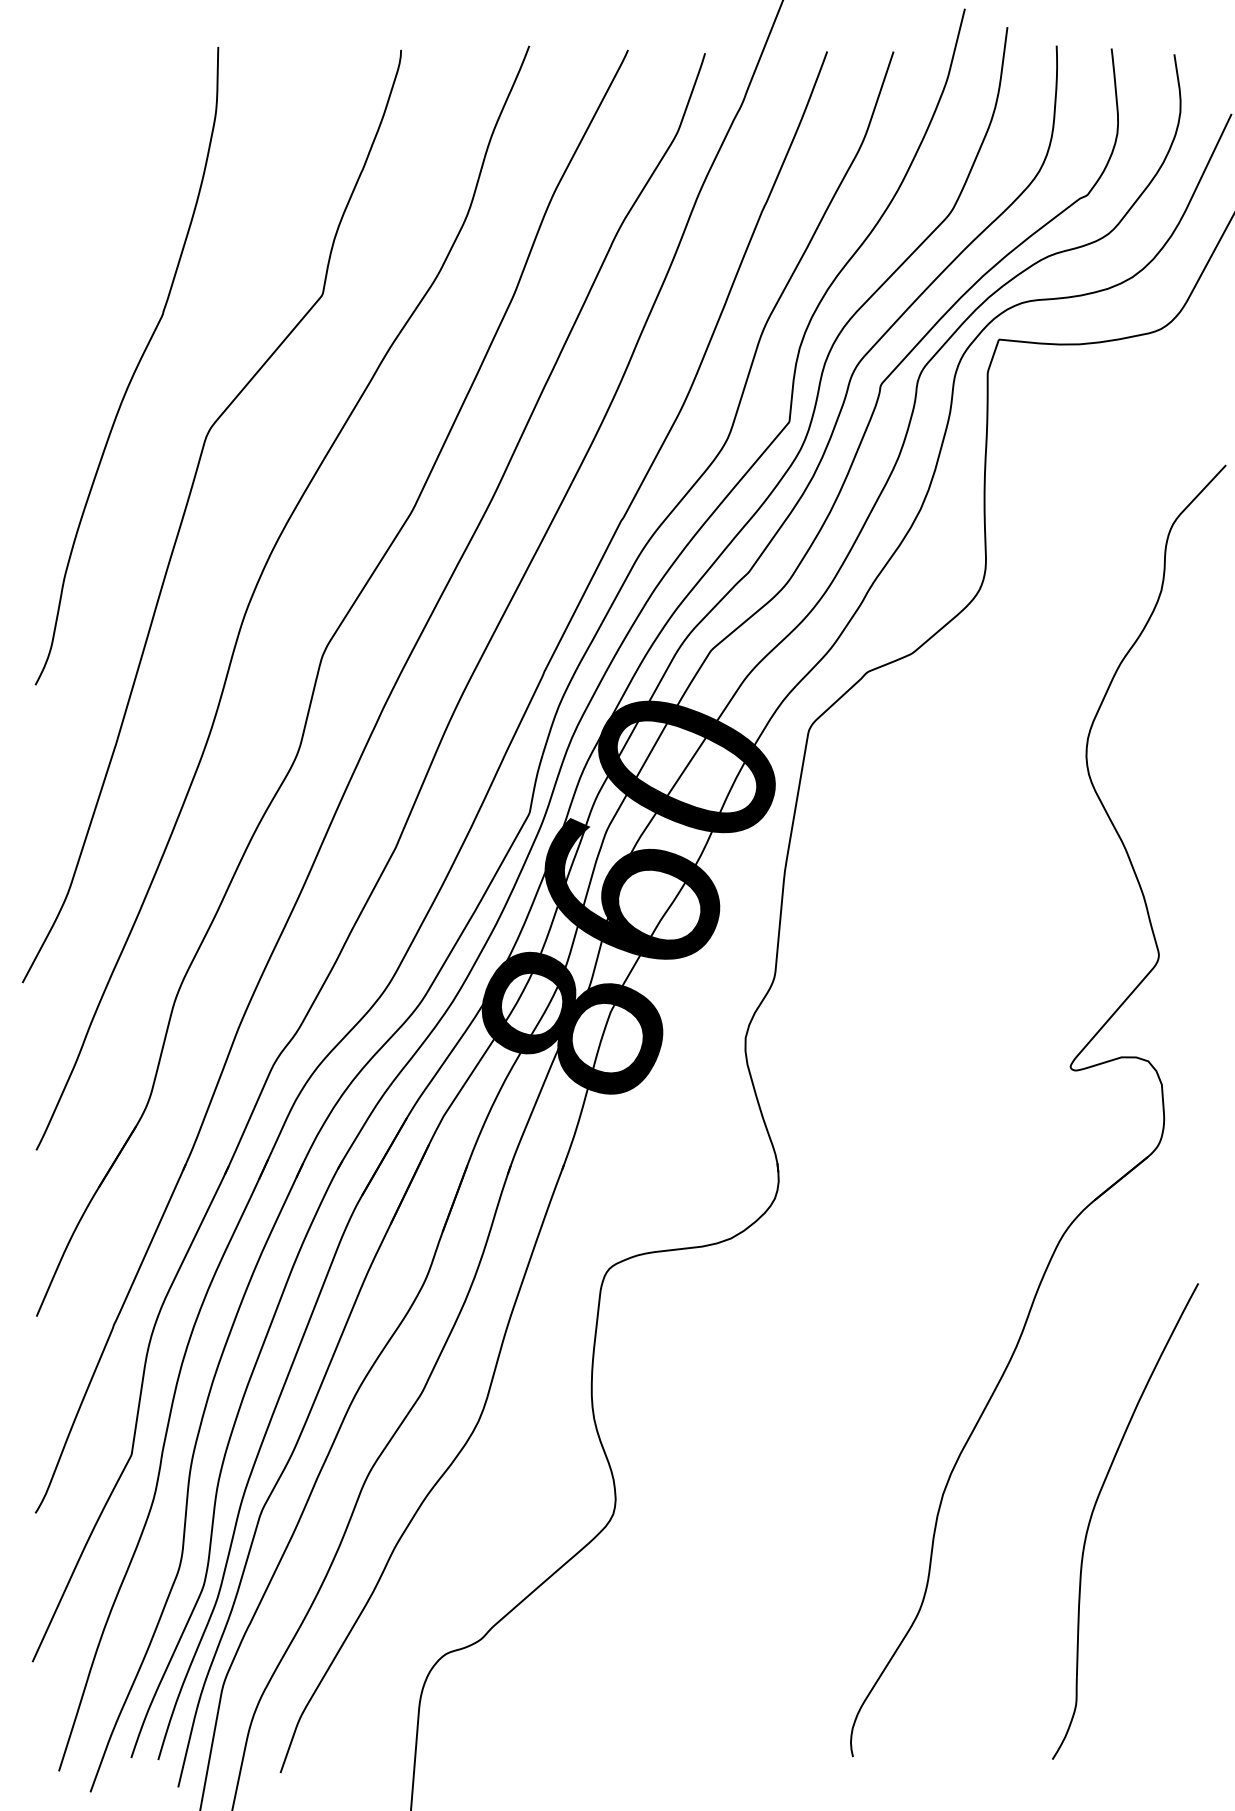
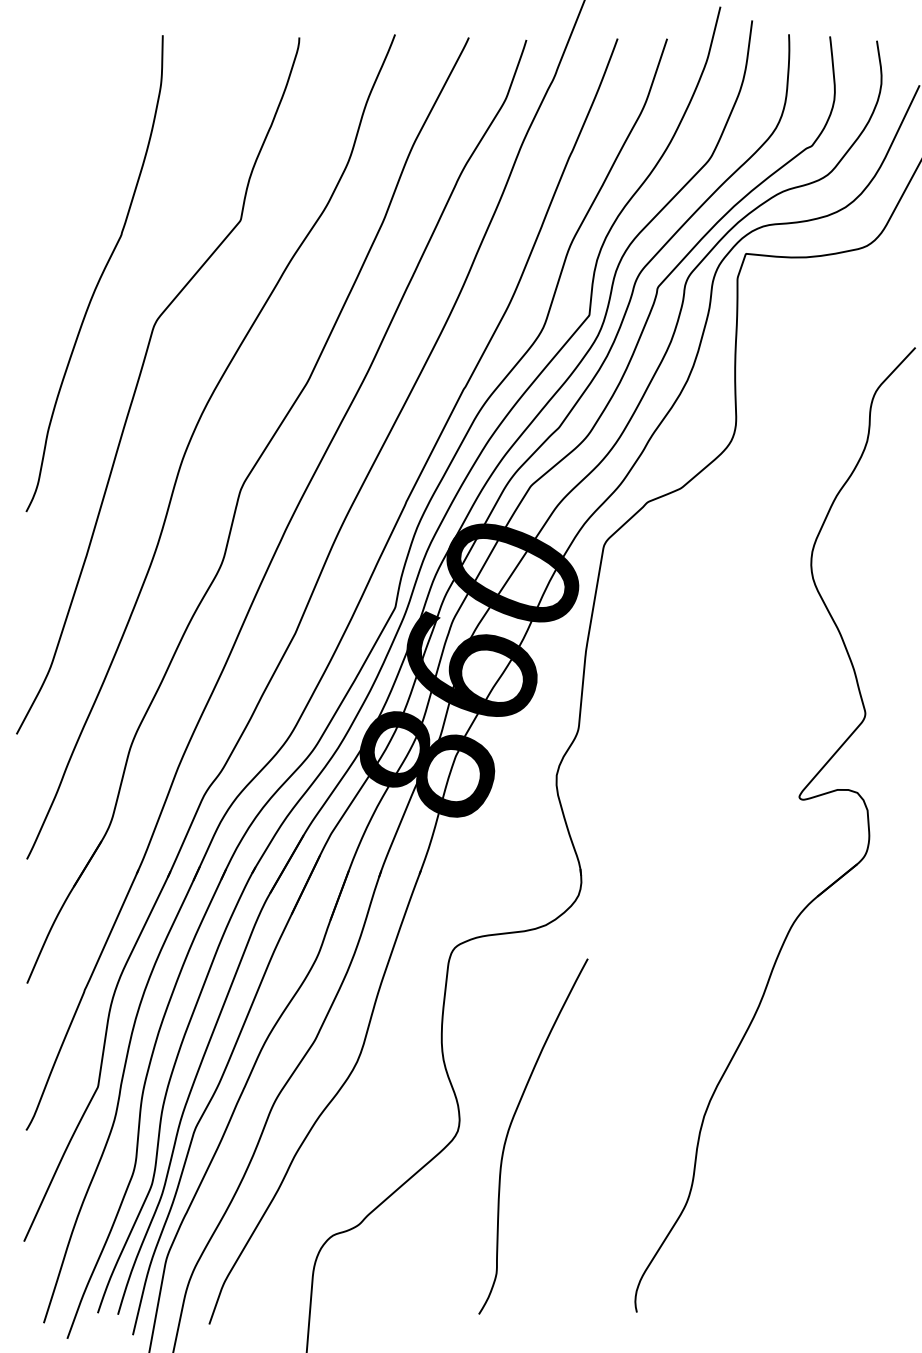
curve: (1094, 1510) -> (510, 1128), moved

